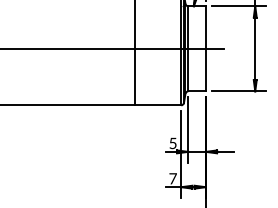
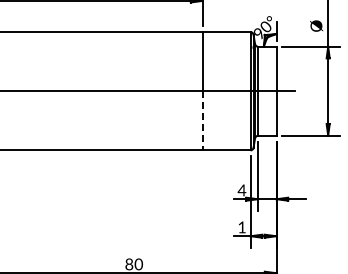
line: (135, 76) -> (202, 120), solid -> dashed
text: (172, 143) -> (241, 190), 5 -> 4
text: (173, 178) -> (242, 227), 7 -> 1

